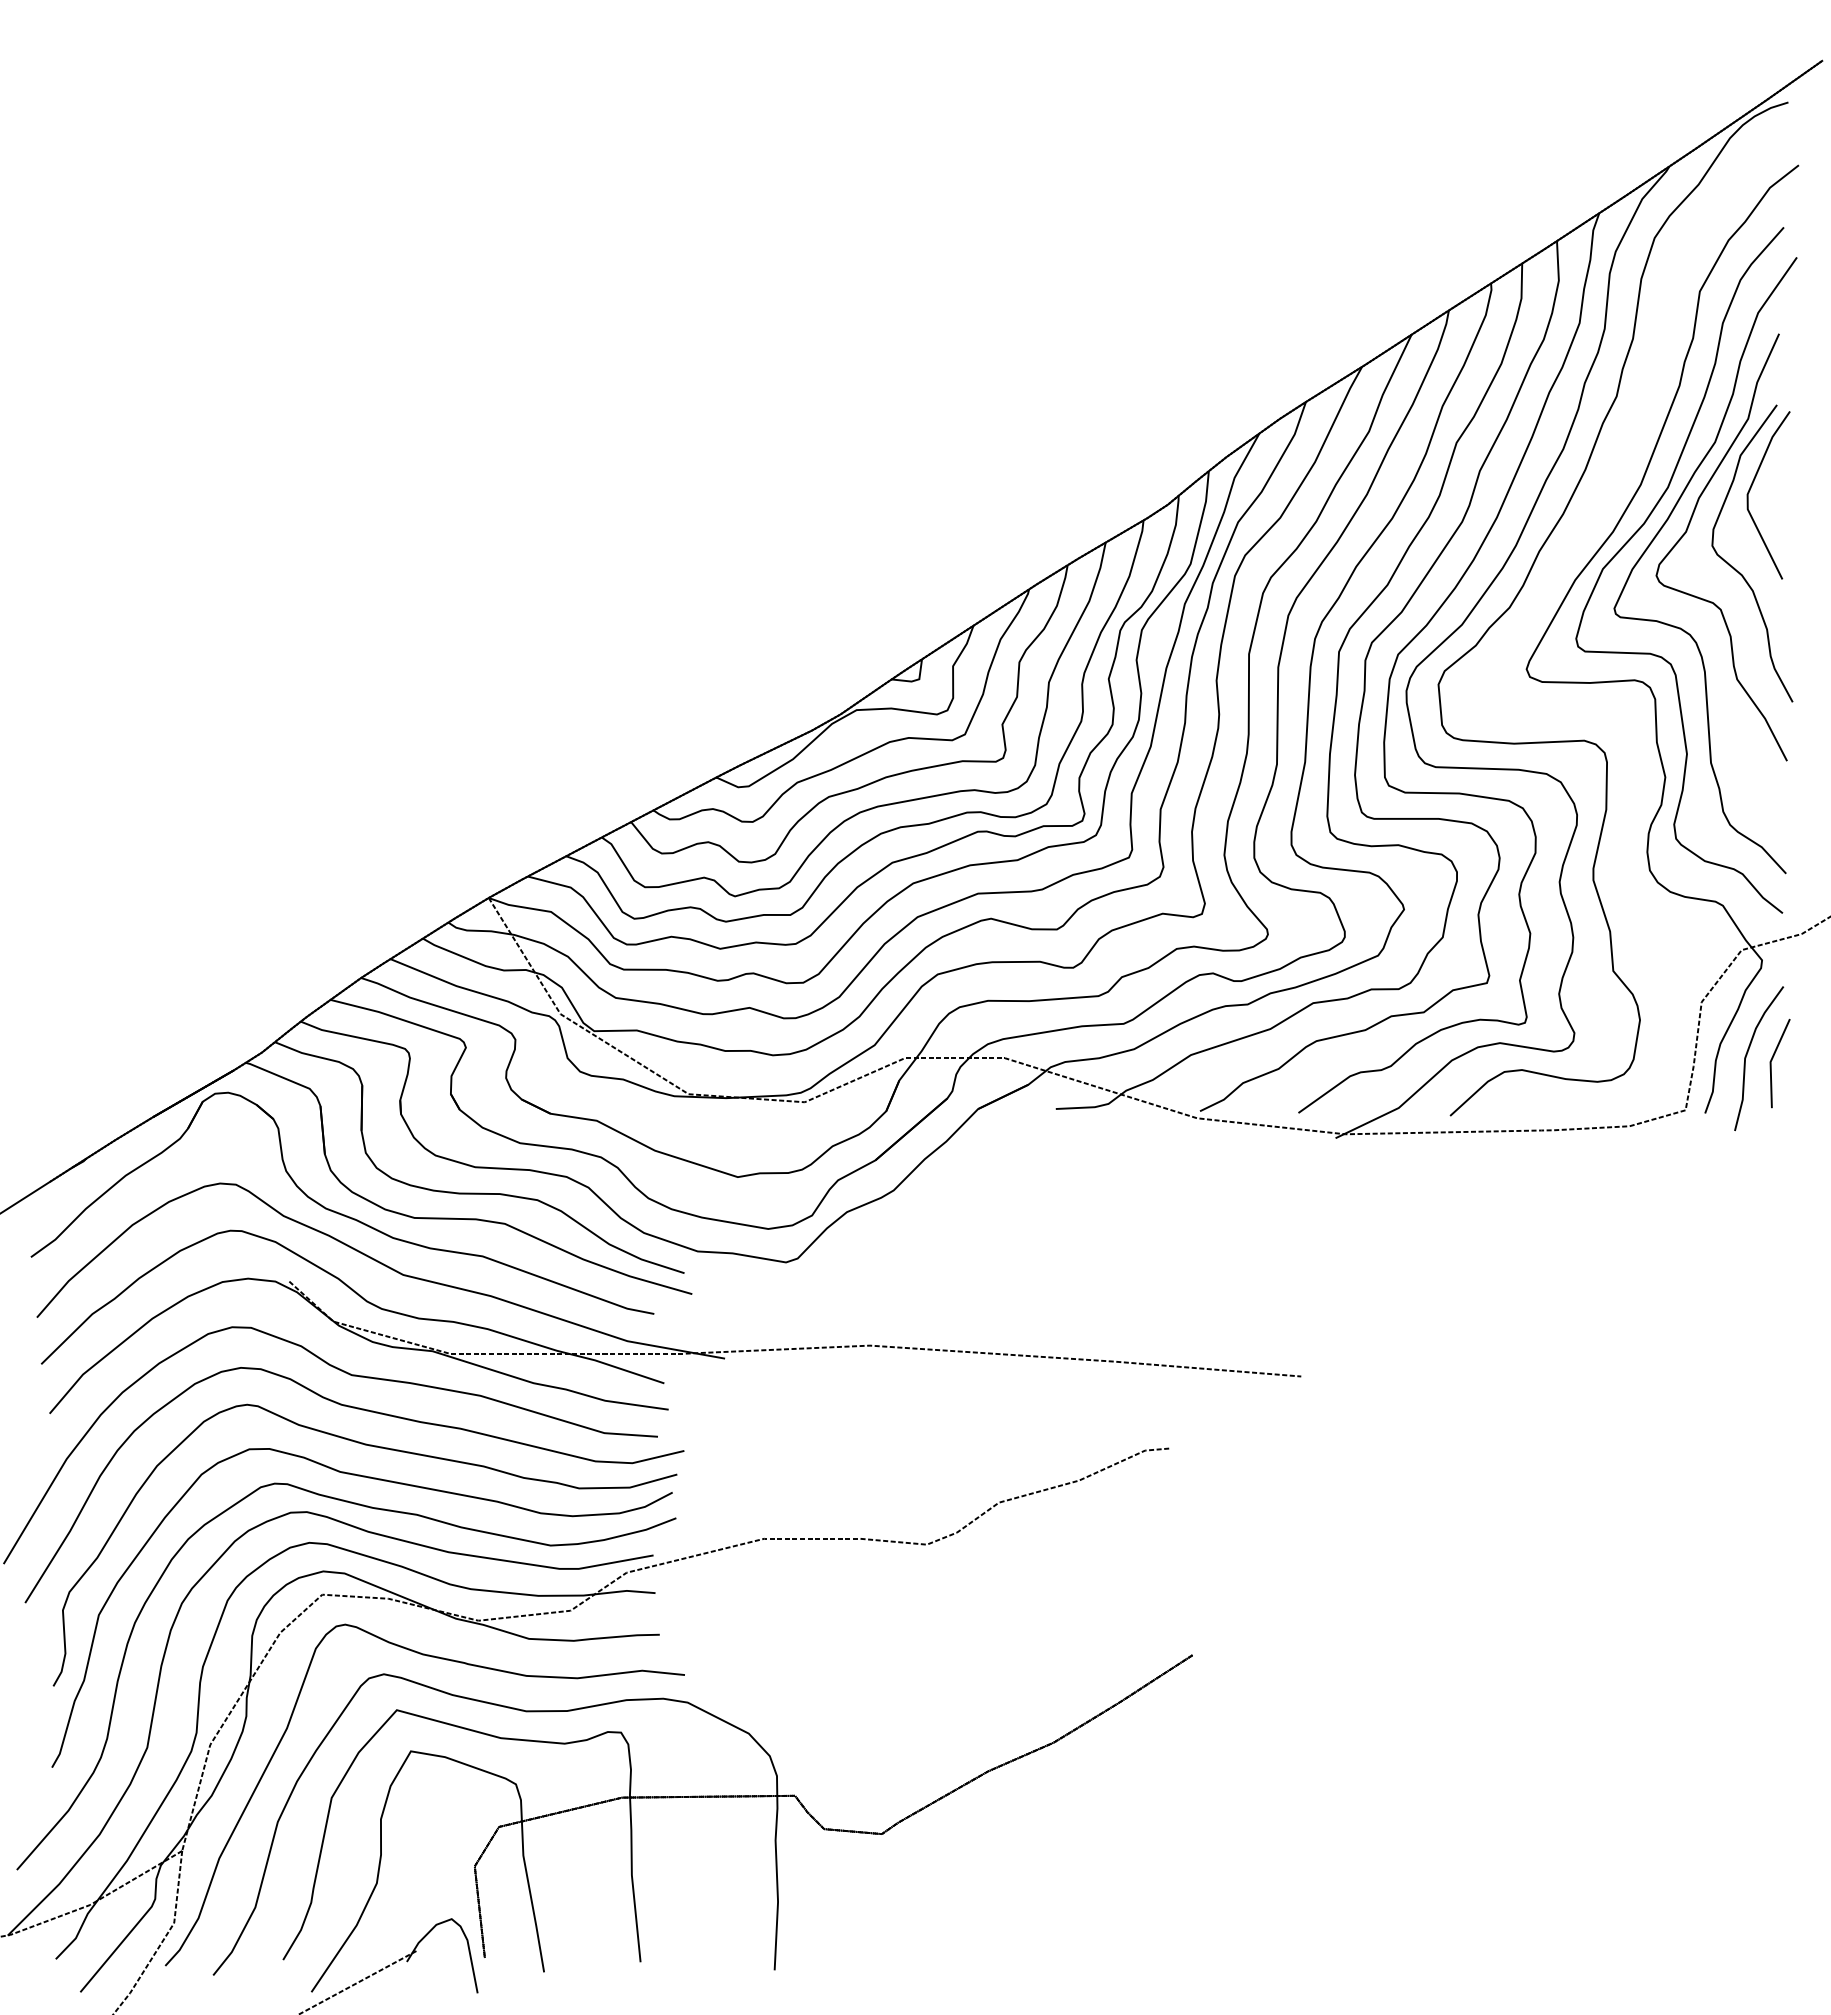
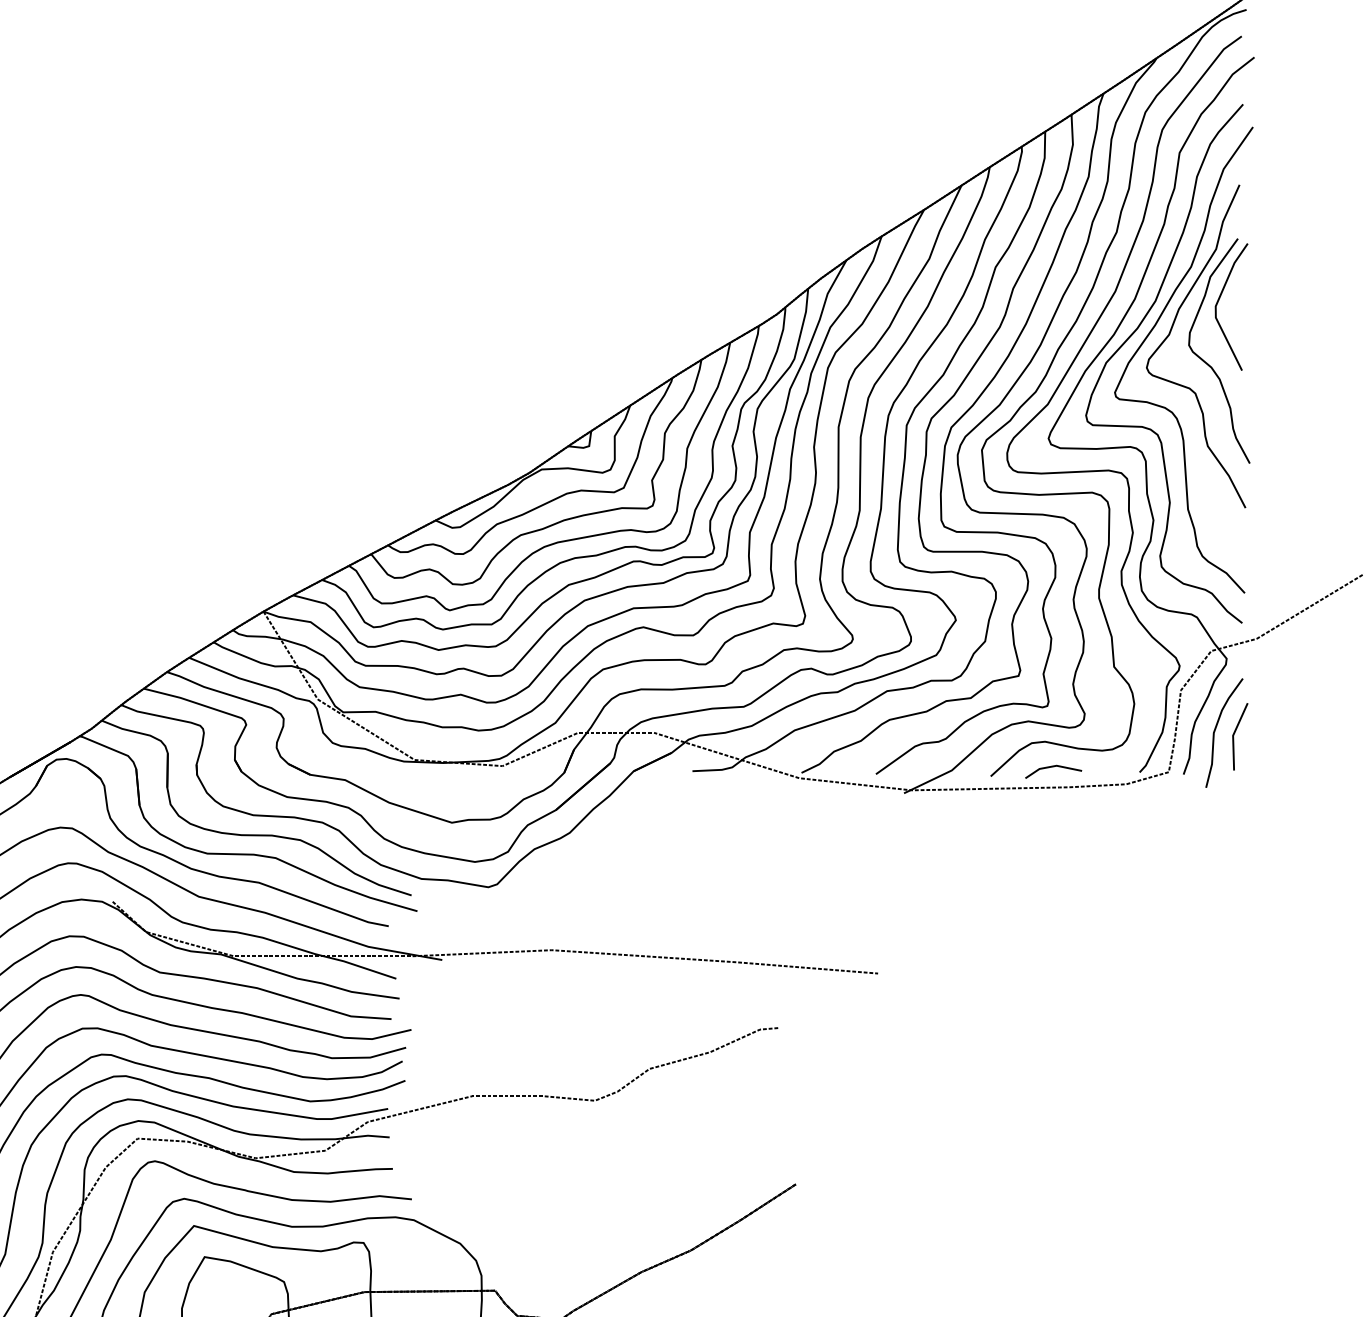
part: (1607, 710) -> (1109, 469), added

